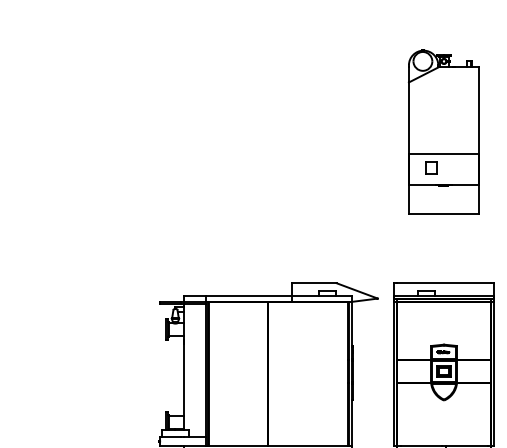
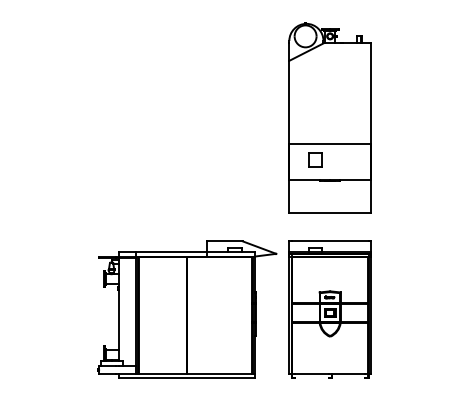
part: (443, 131) -> (329, 117), size x1.43

